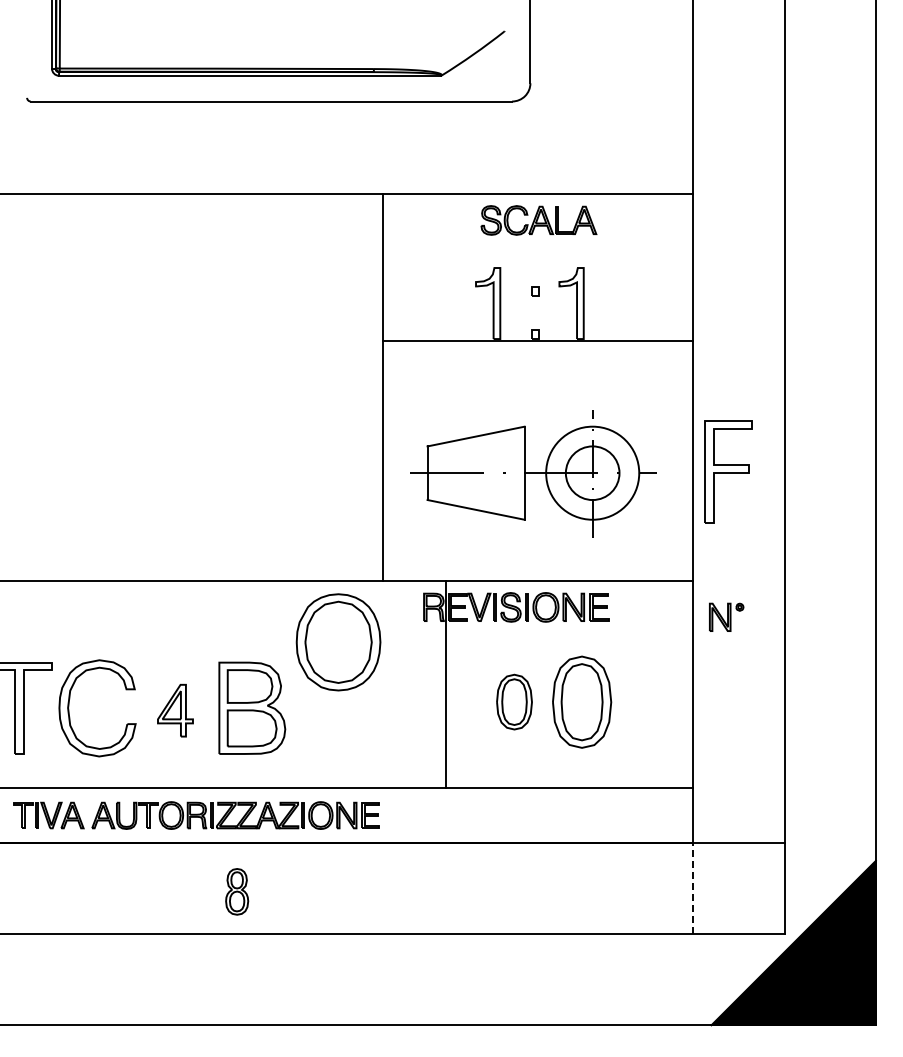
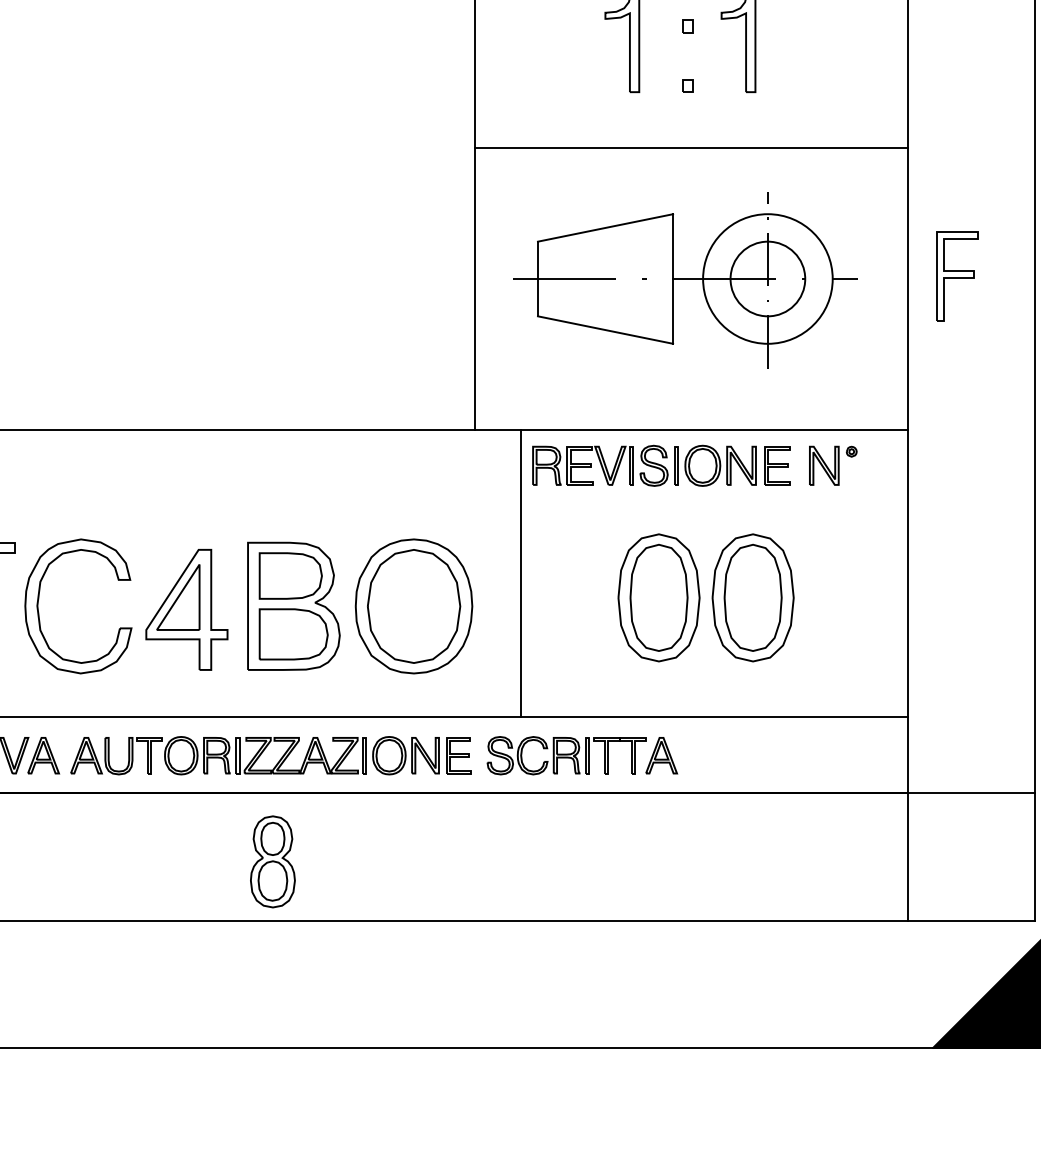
line: (537, 340) -> (691, 147), moved
part: (728, 470) -> (957, 275), size x0.62
part: (726, 616) -> (833, 464), moved
part: (338, 642) -> (413, 606), moved
line: (445, 684) -> (521, 573), moved
part: (514, 701) -> (659, 596), size x1.67
part: (175, 710) -> (186, 609), size x1.67
part: (459, 815) -> (582, 755), added
line: (693, 888) -> (908, 857), dashed -> solid
part: (236, 891) -> (271, 861), size x1.43

